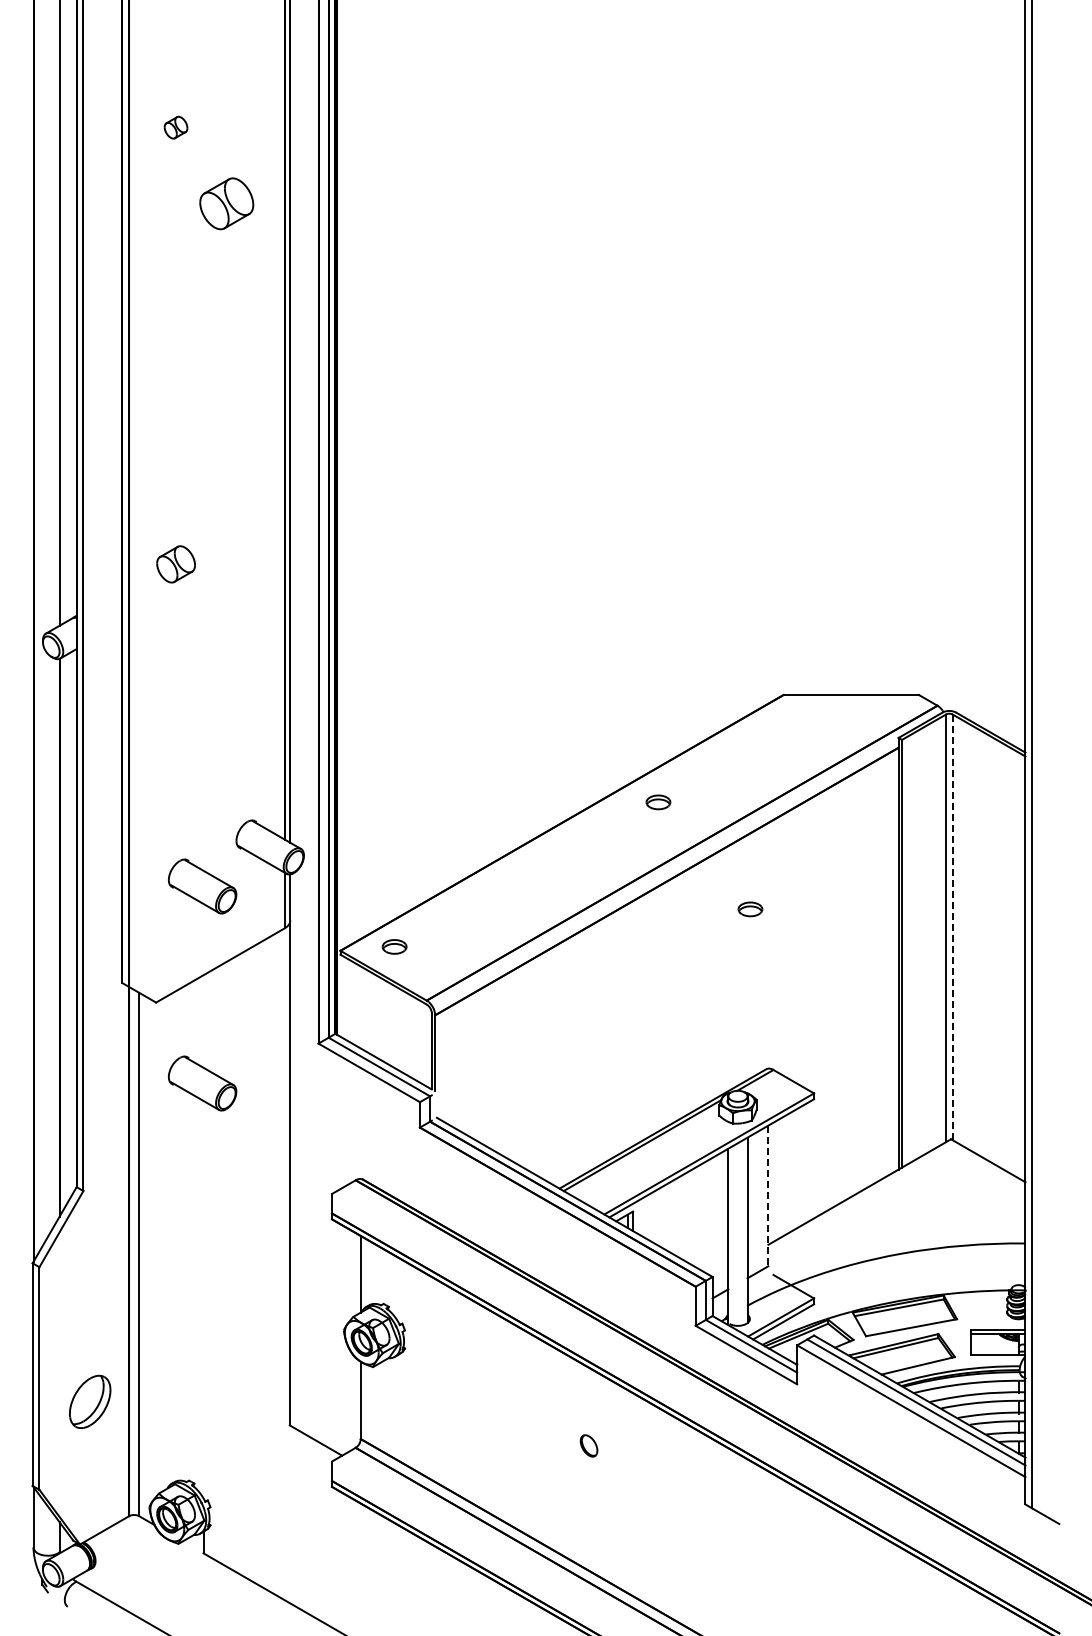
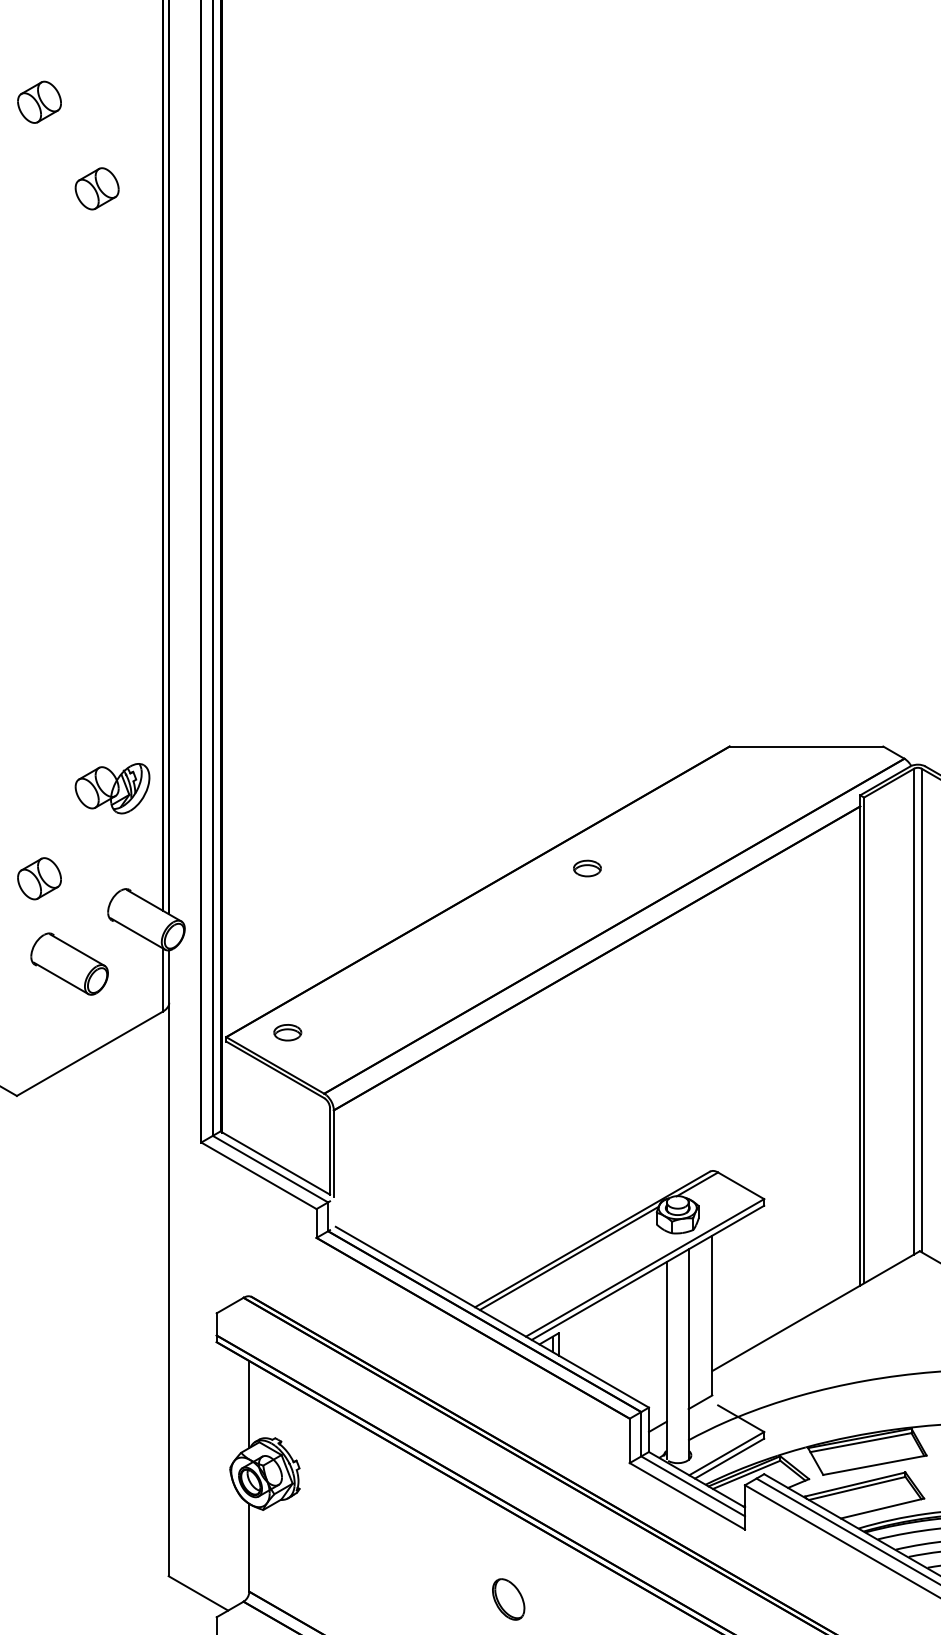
part: (175, 127) -> (38, 101), size x1.67
part: (226, 204) -> (96, 189), size x0.71
part: (175, 564) -> (38, 878), moved
part: (240, 731) -> (112, 788), added
part: (750, 909) -> (692, 990), removed
line: (952, 927) -> (921, 1010), dashed -> solid
part: (202, 1083) -> (69, 1187), removed
line: (768, 1196) -> (712, 1316), dashed -> solid
part: (588, 1445) -> (507, 1599), size x1.67

